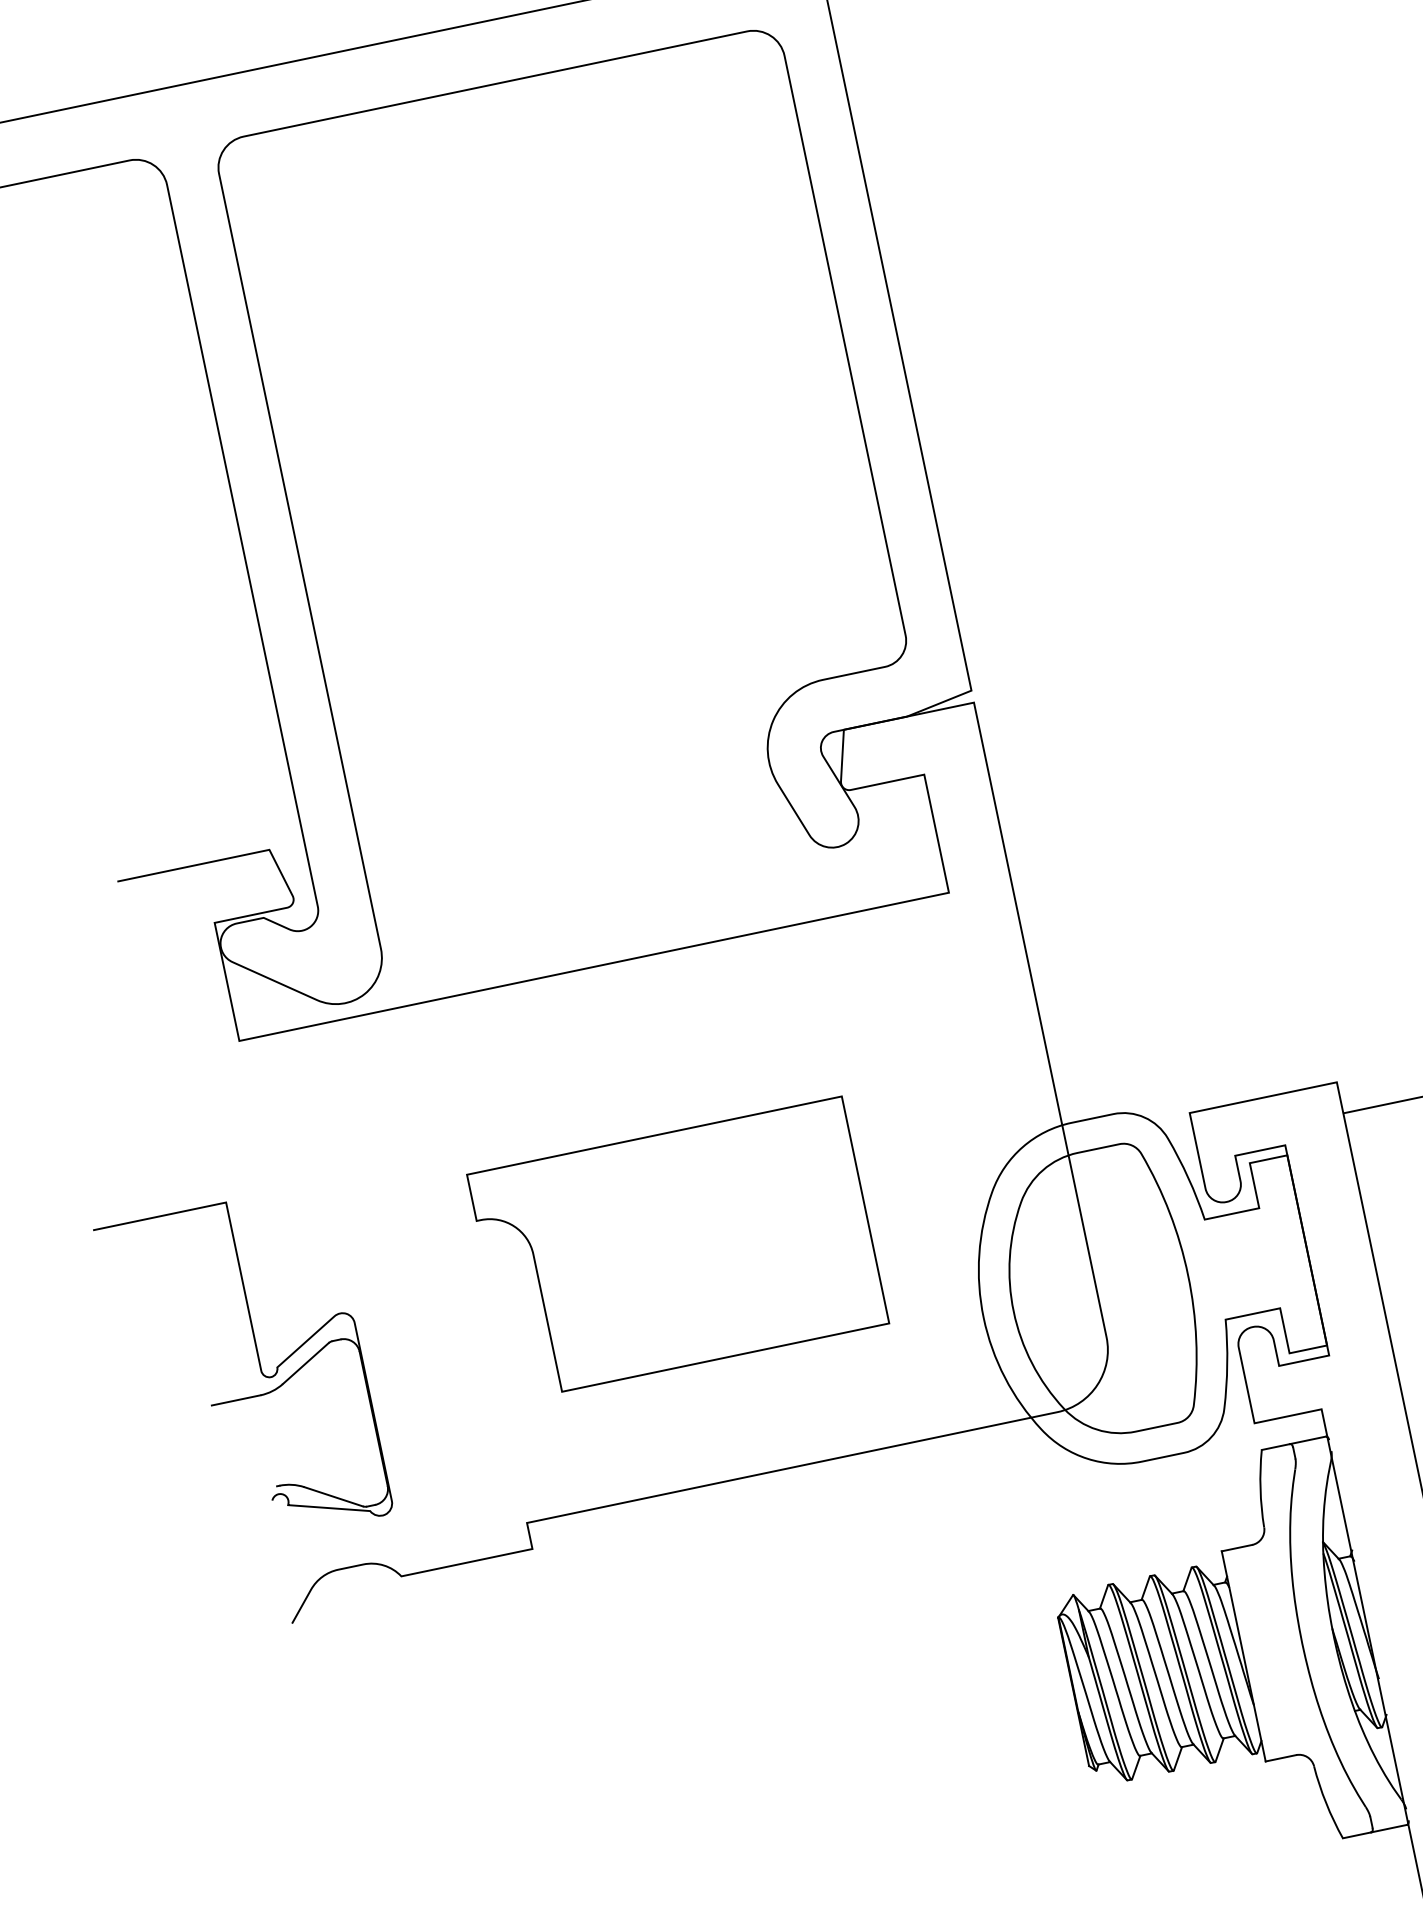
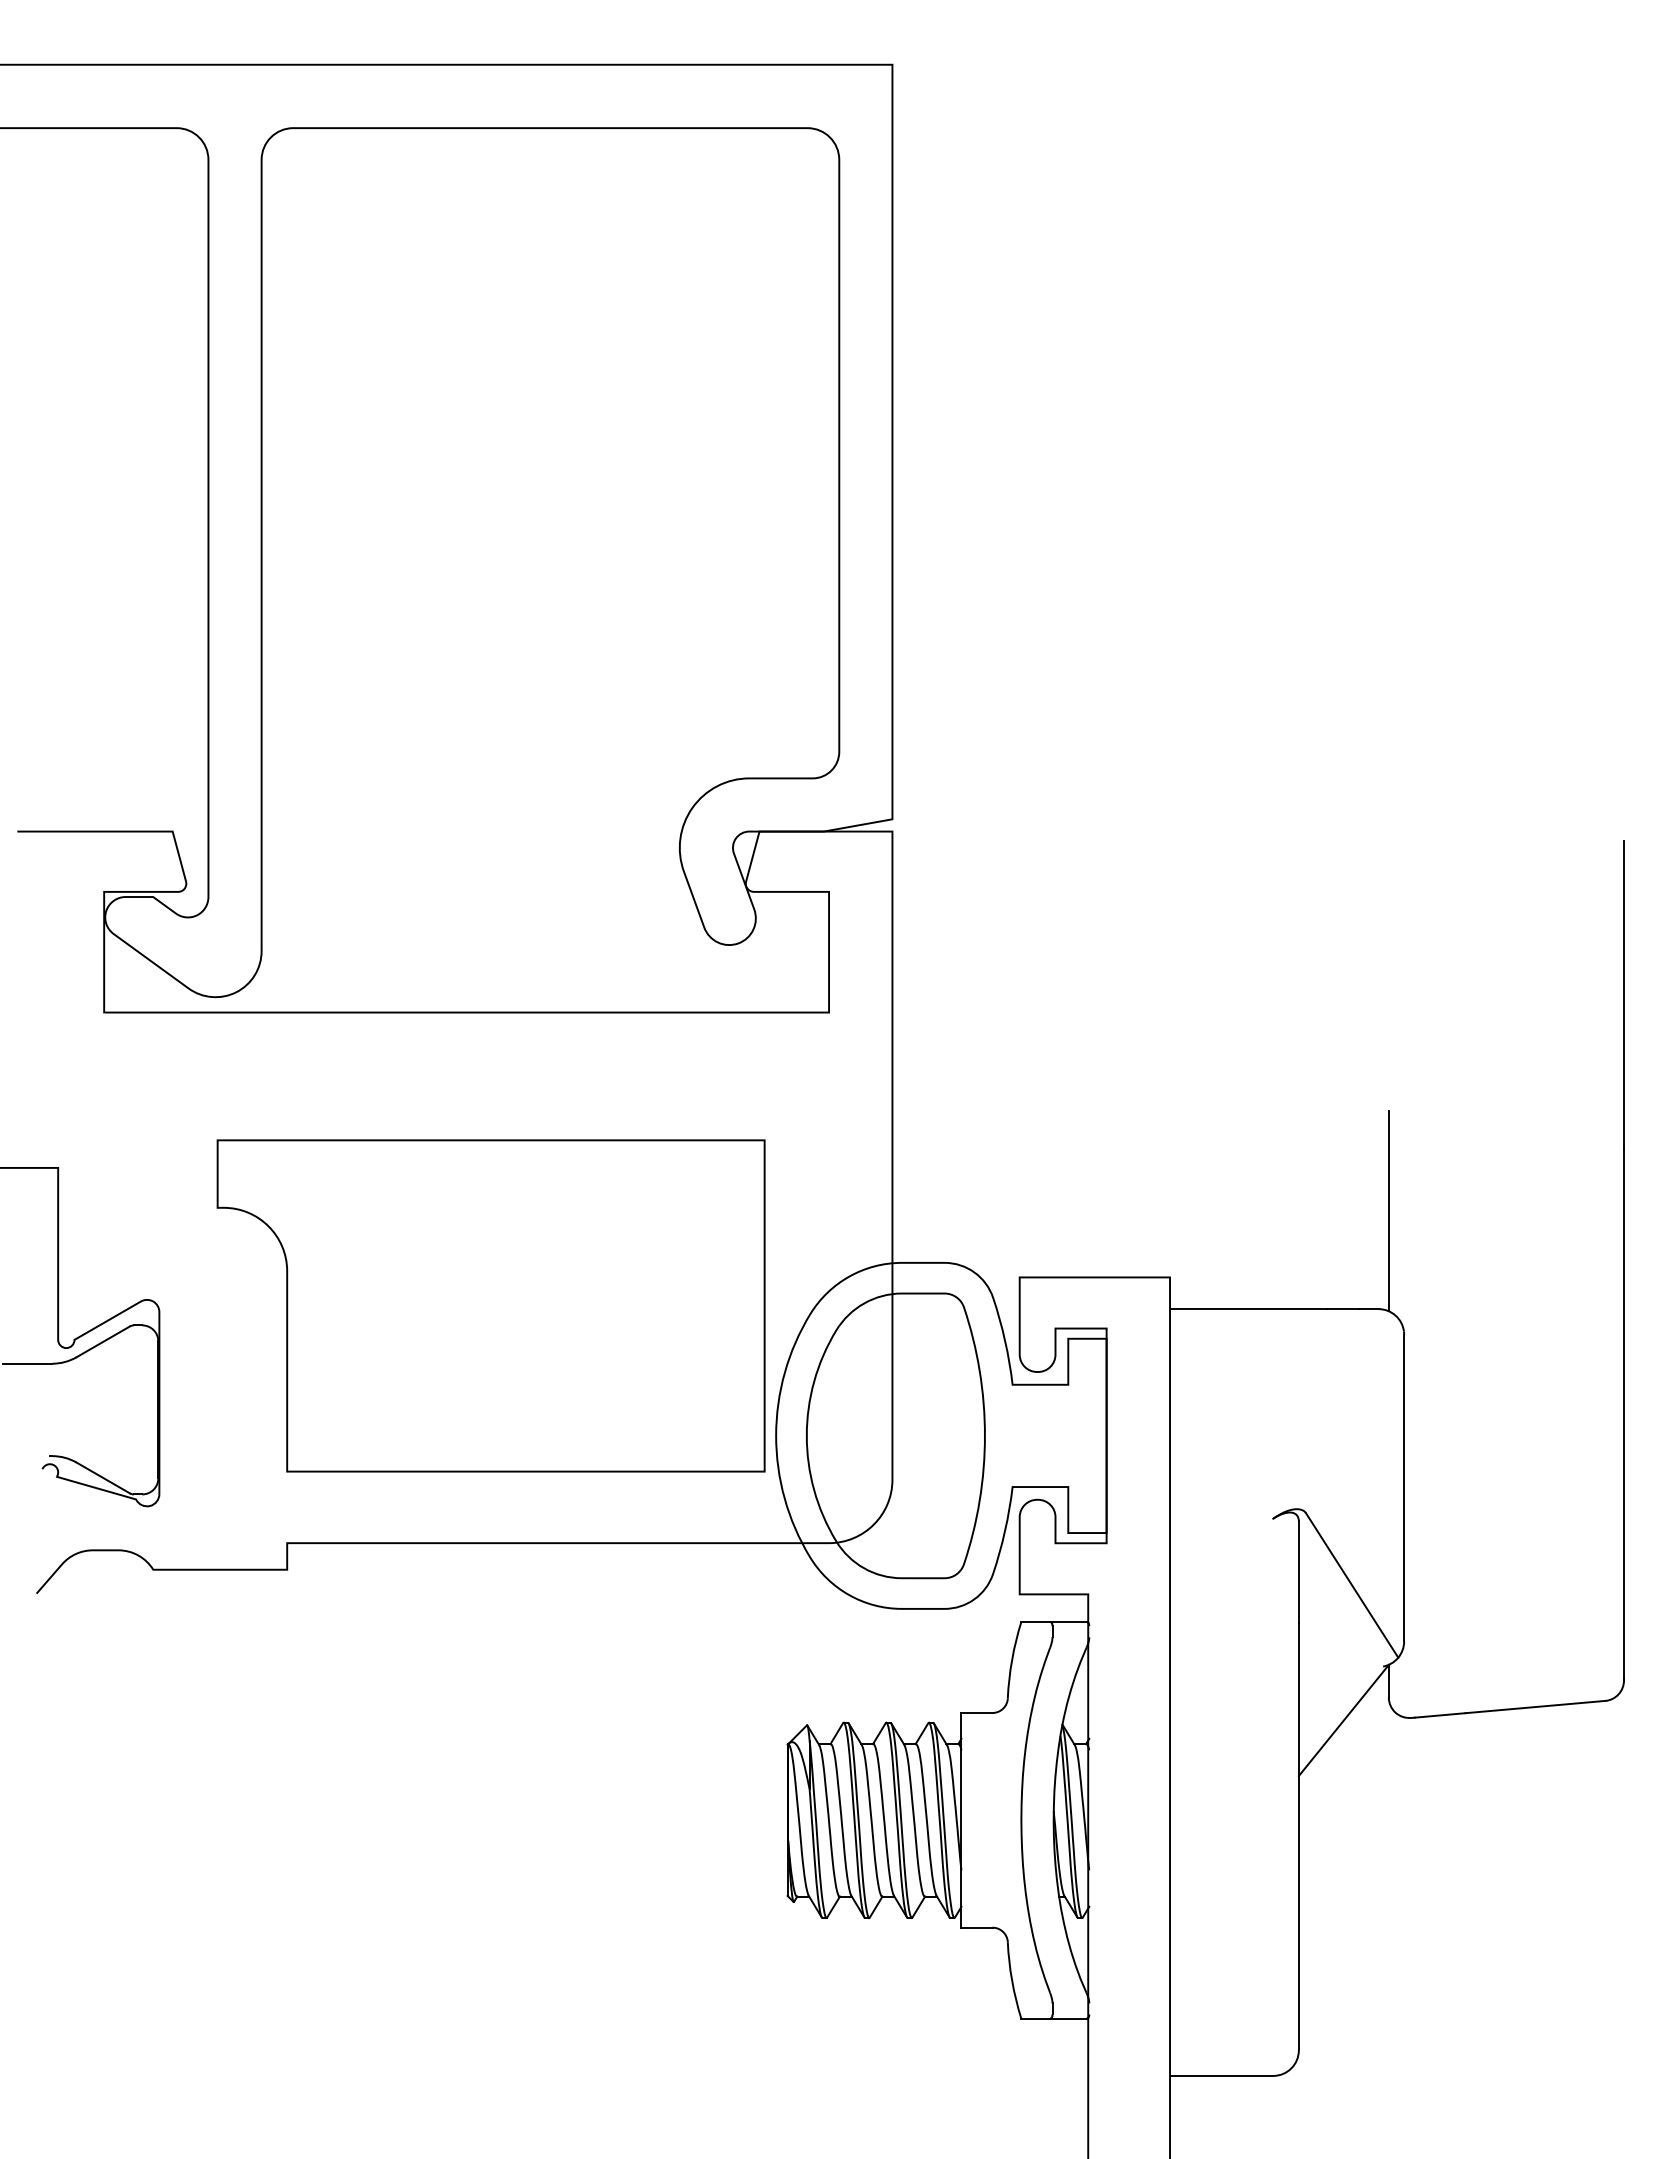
part: (677, 1248) -> (490, 1305), size x1.43

